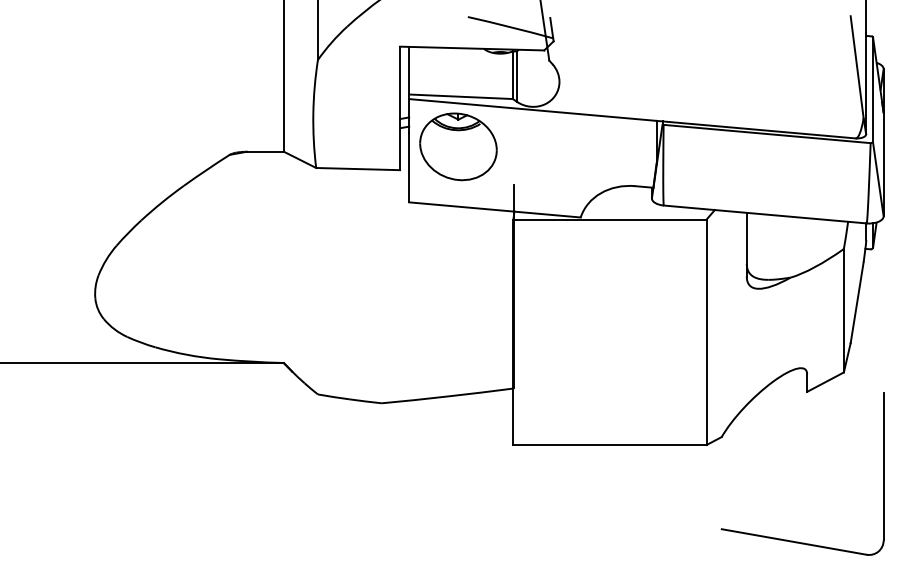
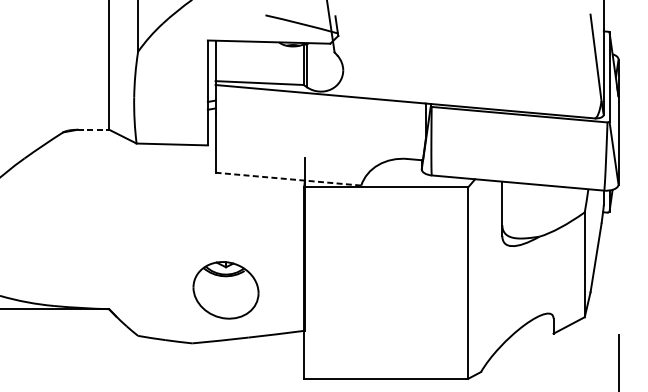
part: (458, 146) -> (226, 290), moved
line: (266, 151) -> (94, 129), solid -> dashed
line: (495, 209) -> (288, 178), solid -> dashed

